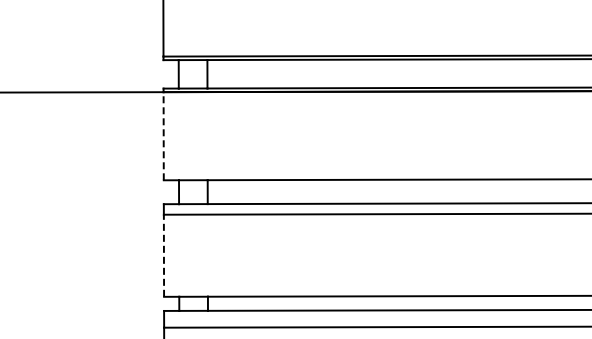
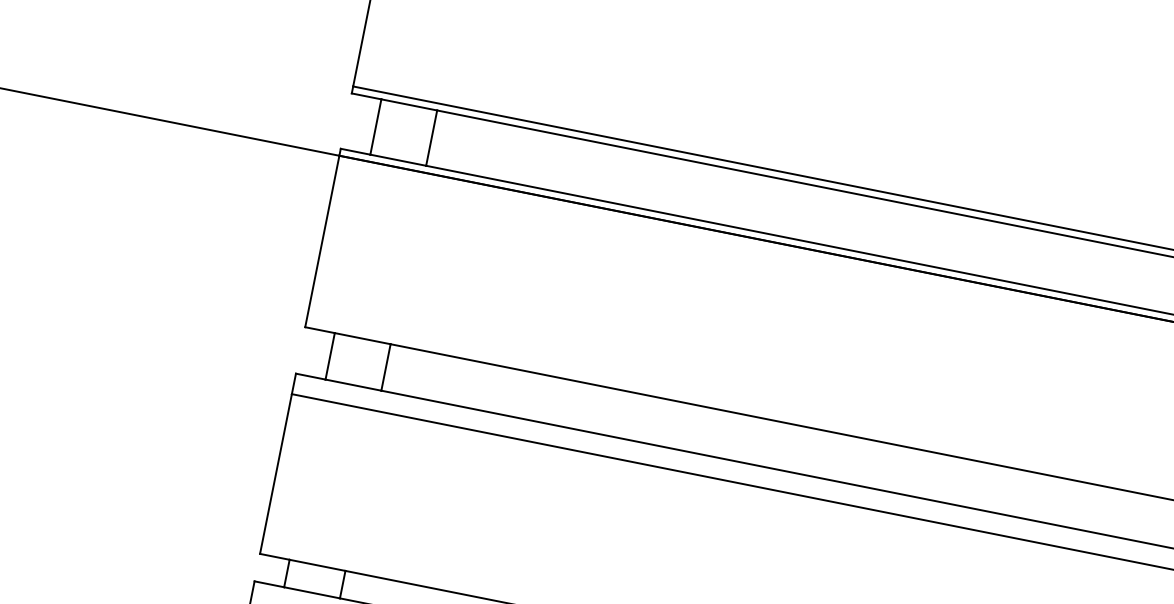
line: (163, 135) -> (322, 239), dashed -> solid
line: (163, 255) -> (275, 473), dashed -> solid

